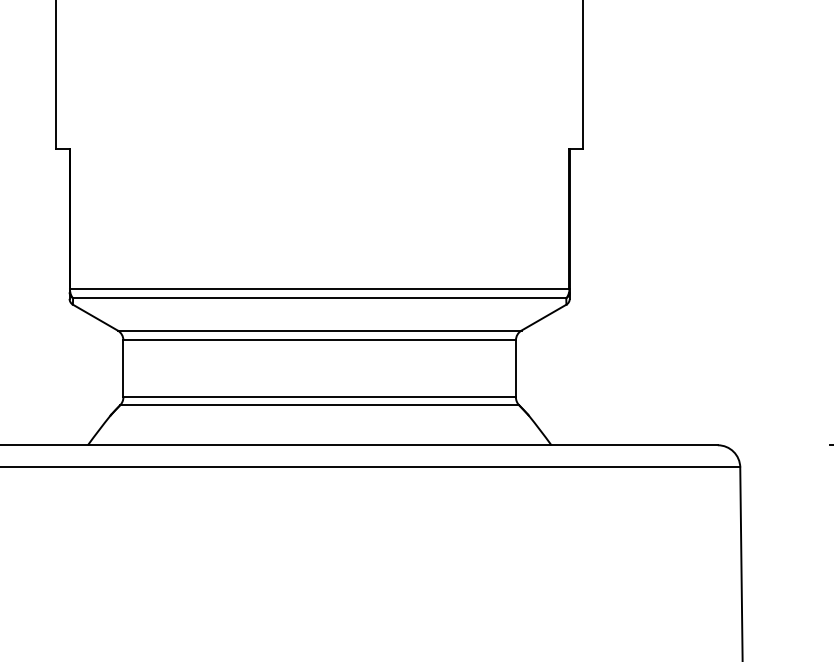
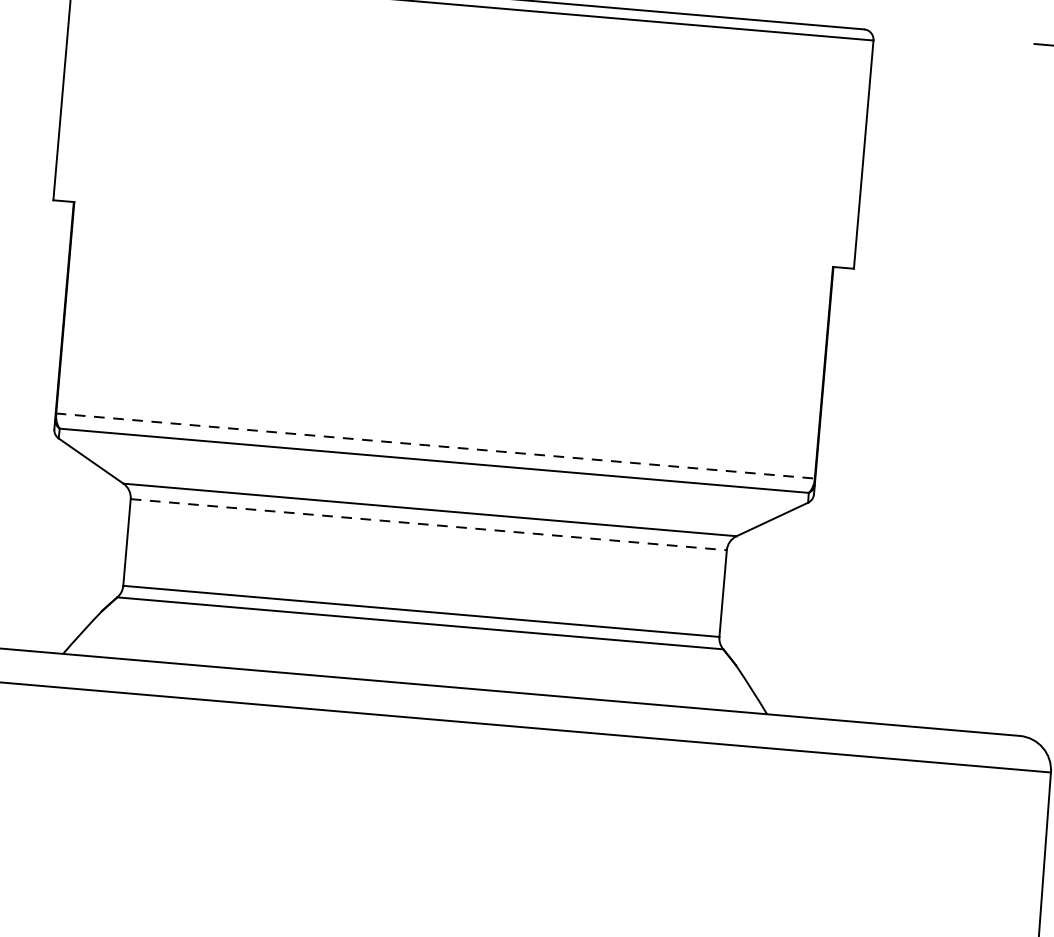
line: (320, 288) -> (436, 446), solid -> dashed
line: (320, 340) -> (430, 525), solid -> dashed

